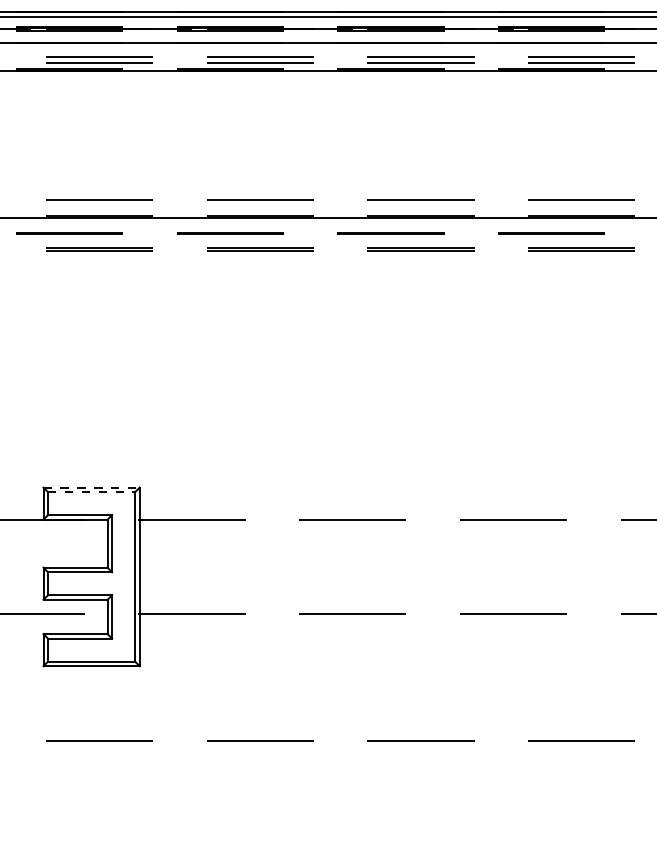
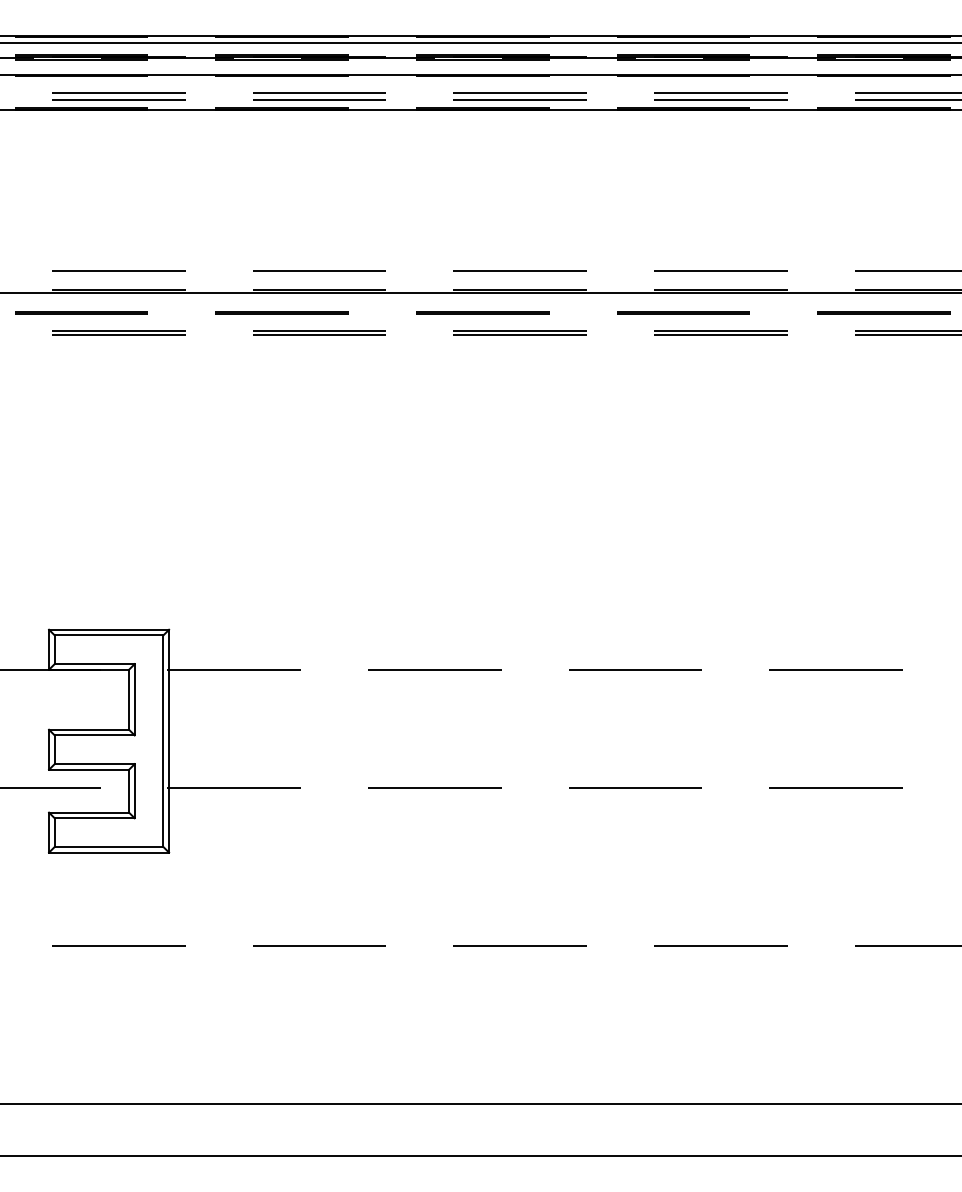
line: (91, 487) -> (109, 629), dashed -> solid
line: (91, 492) -> (109, 635), dashed -> solid

